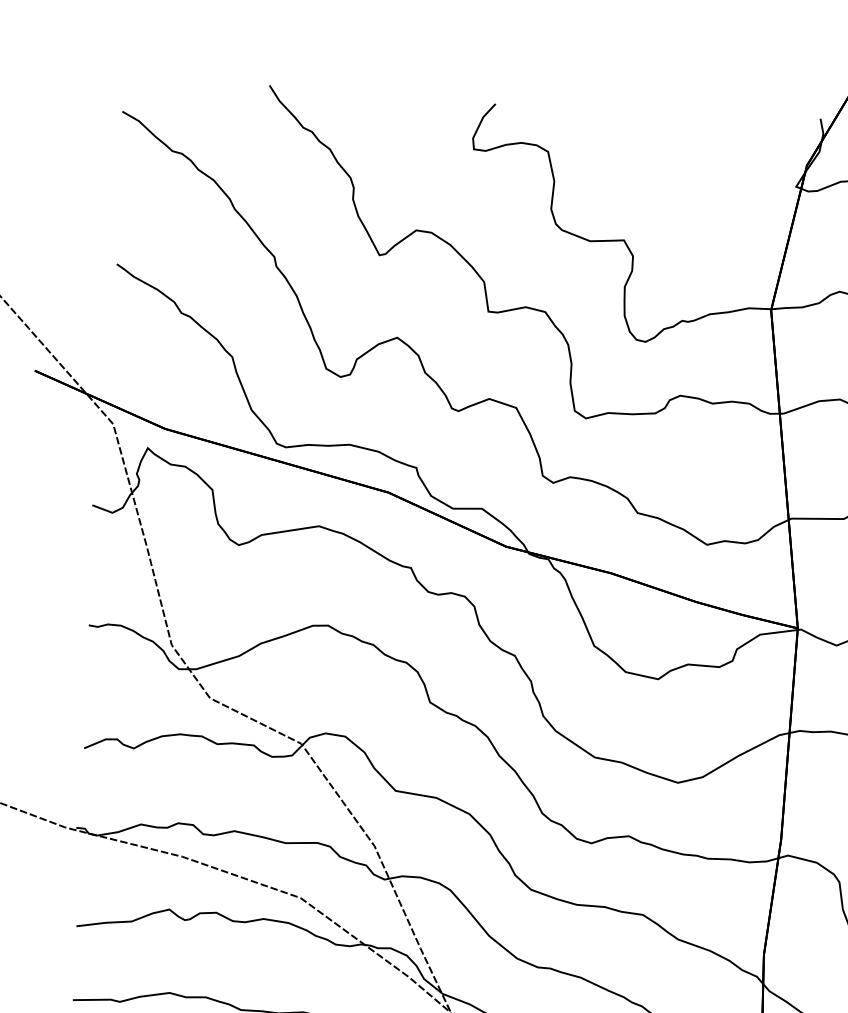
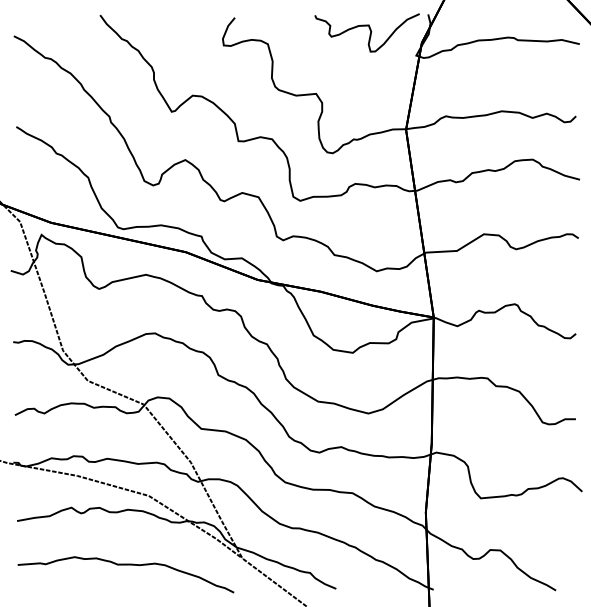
curve: (720, 139) -> (369, 30), added

